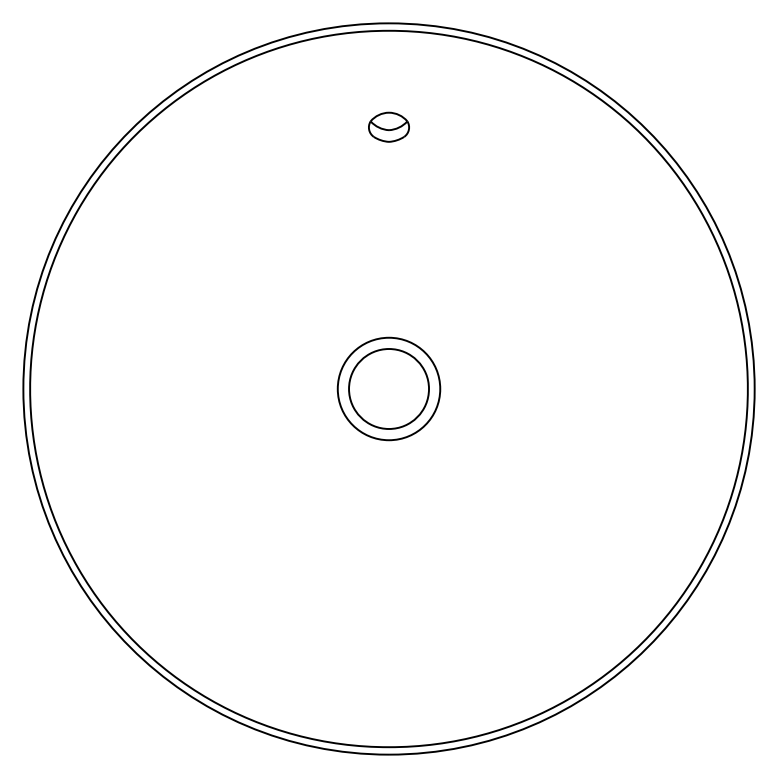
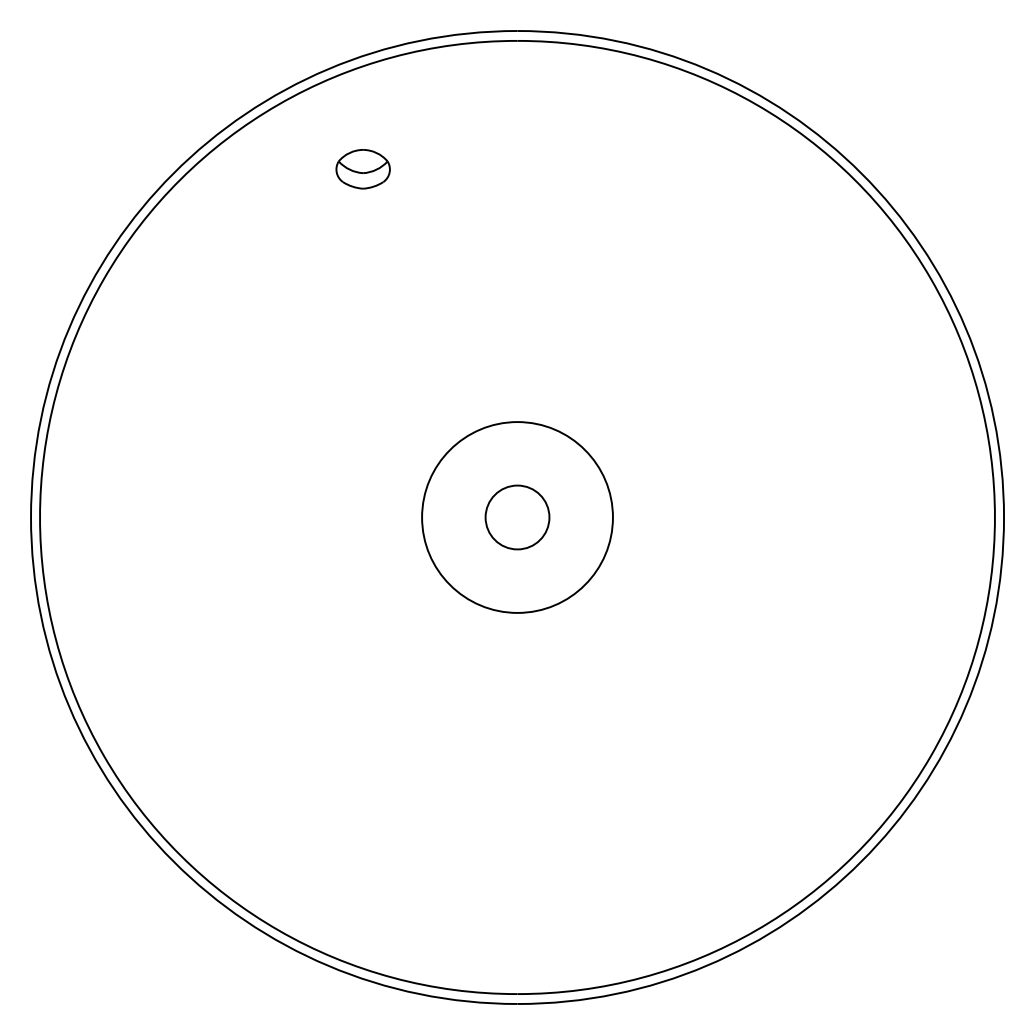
part: (388, 126) -> (362, 168), moved
circle: (388, 388) -> (516, 516), size x1.4
circle: (389, 388) -> (518, 516), size x0.6

